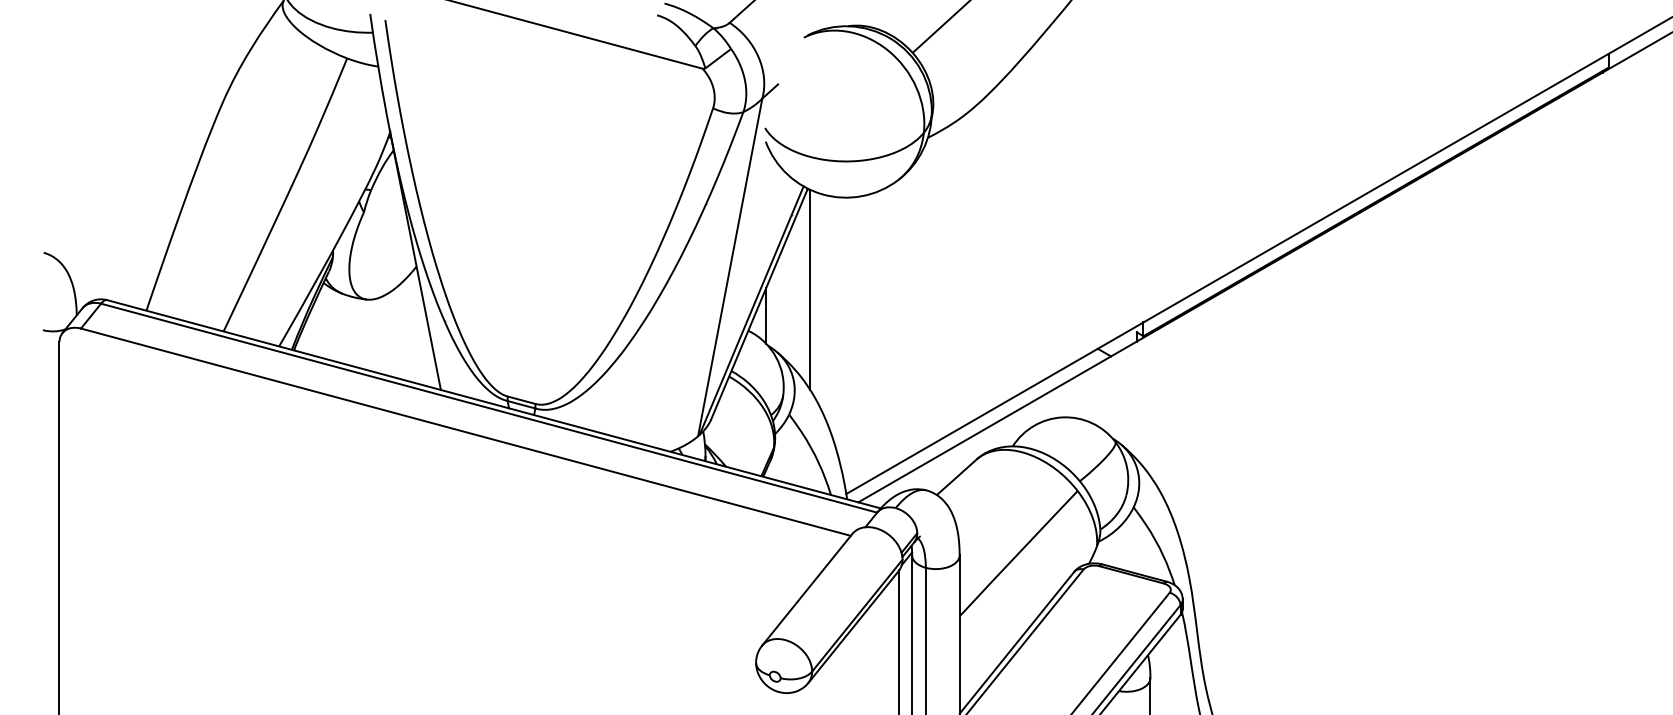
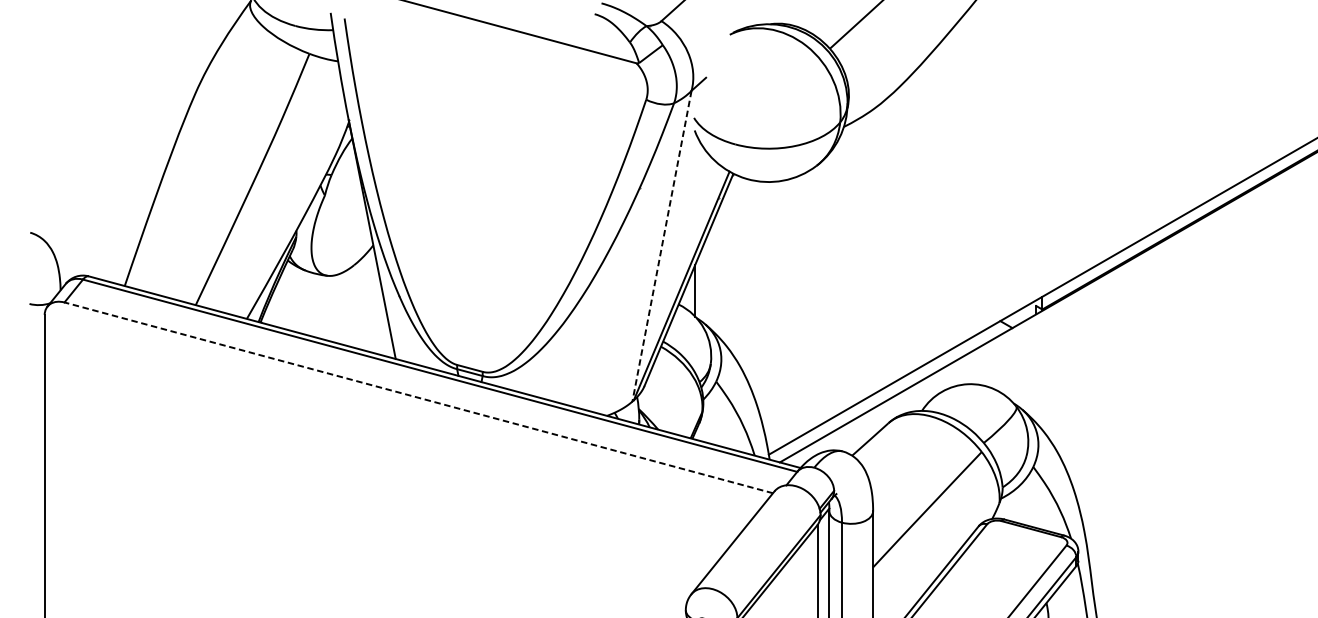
line: (730, 267) -> (662, 246), solid -> dashed
line: (810, 289) -> (735, 266), removed
line: (465, 432) -> (418, 398), solid -> dashed

